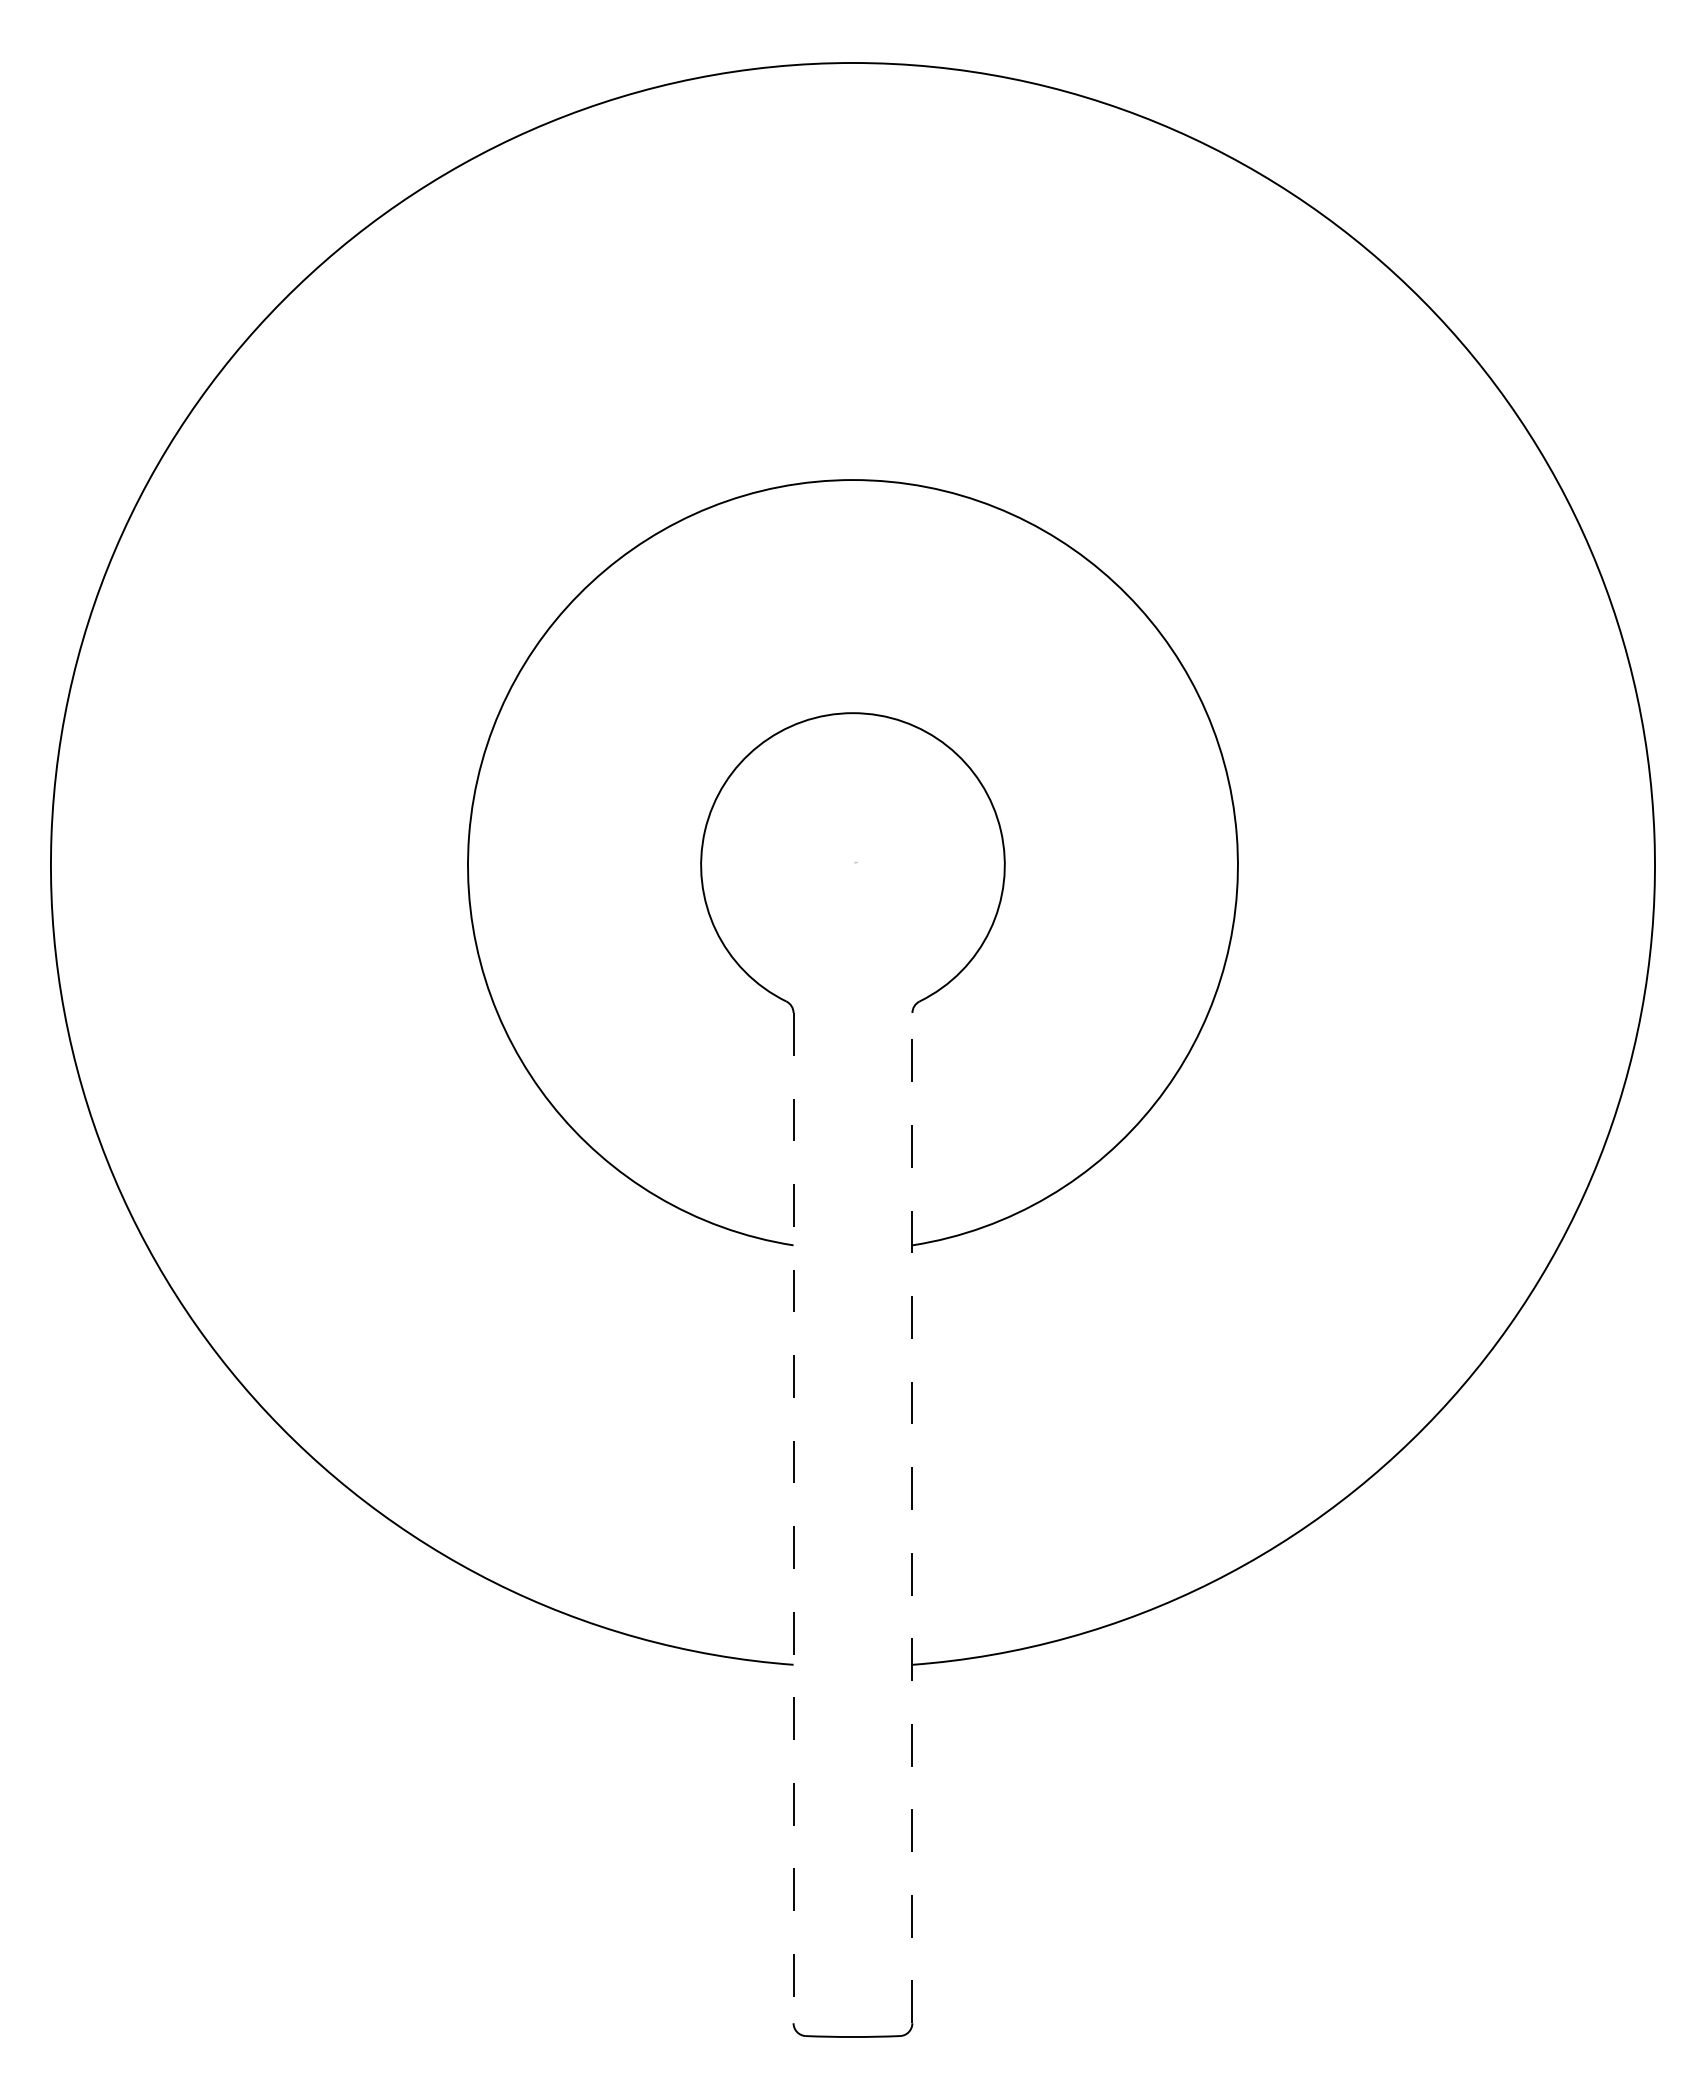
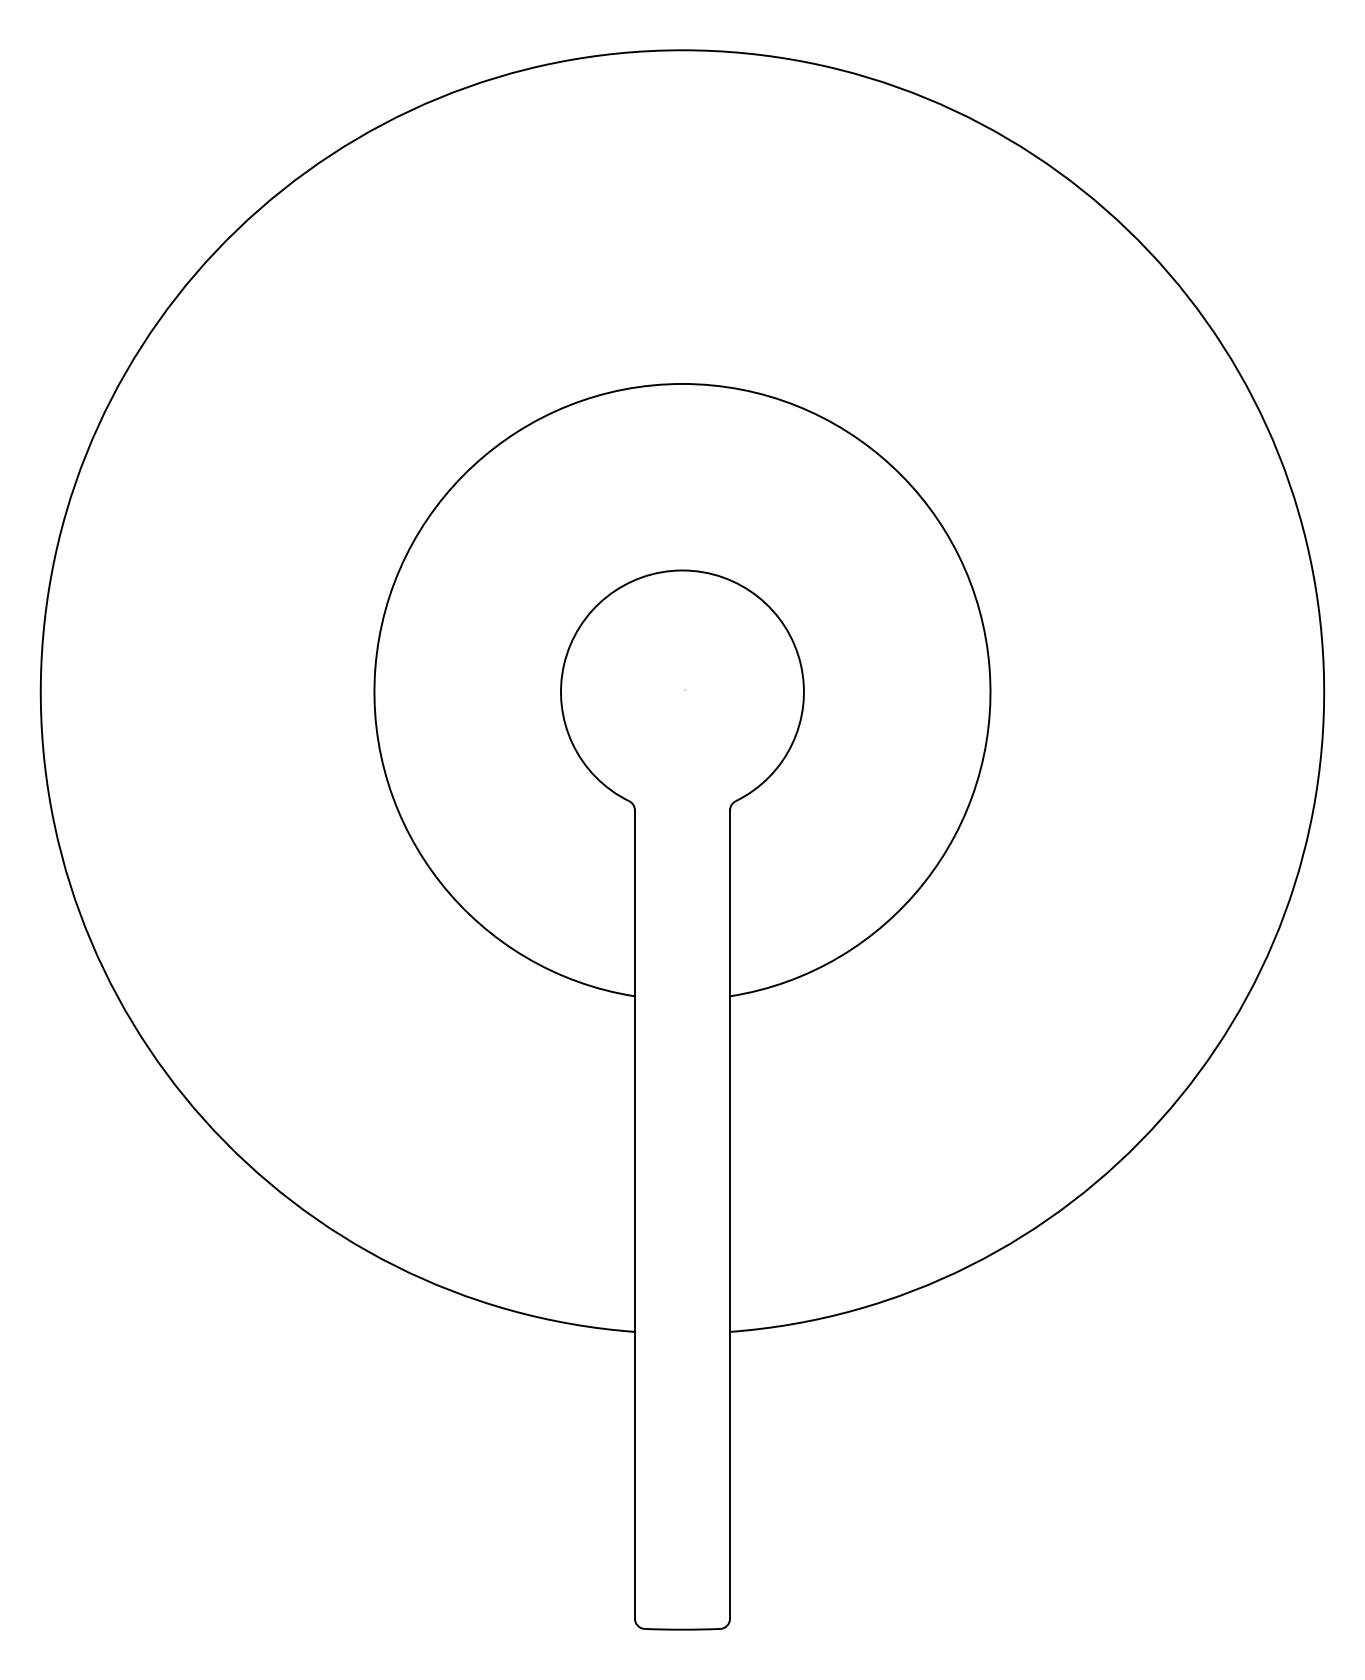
line: (912, 1517) -> (730, 1214), dashed -> solid
line: (793, 1518) -> (634, 1214), dashed -> solid

